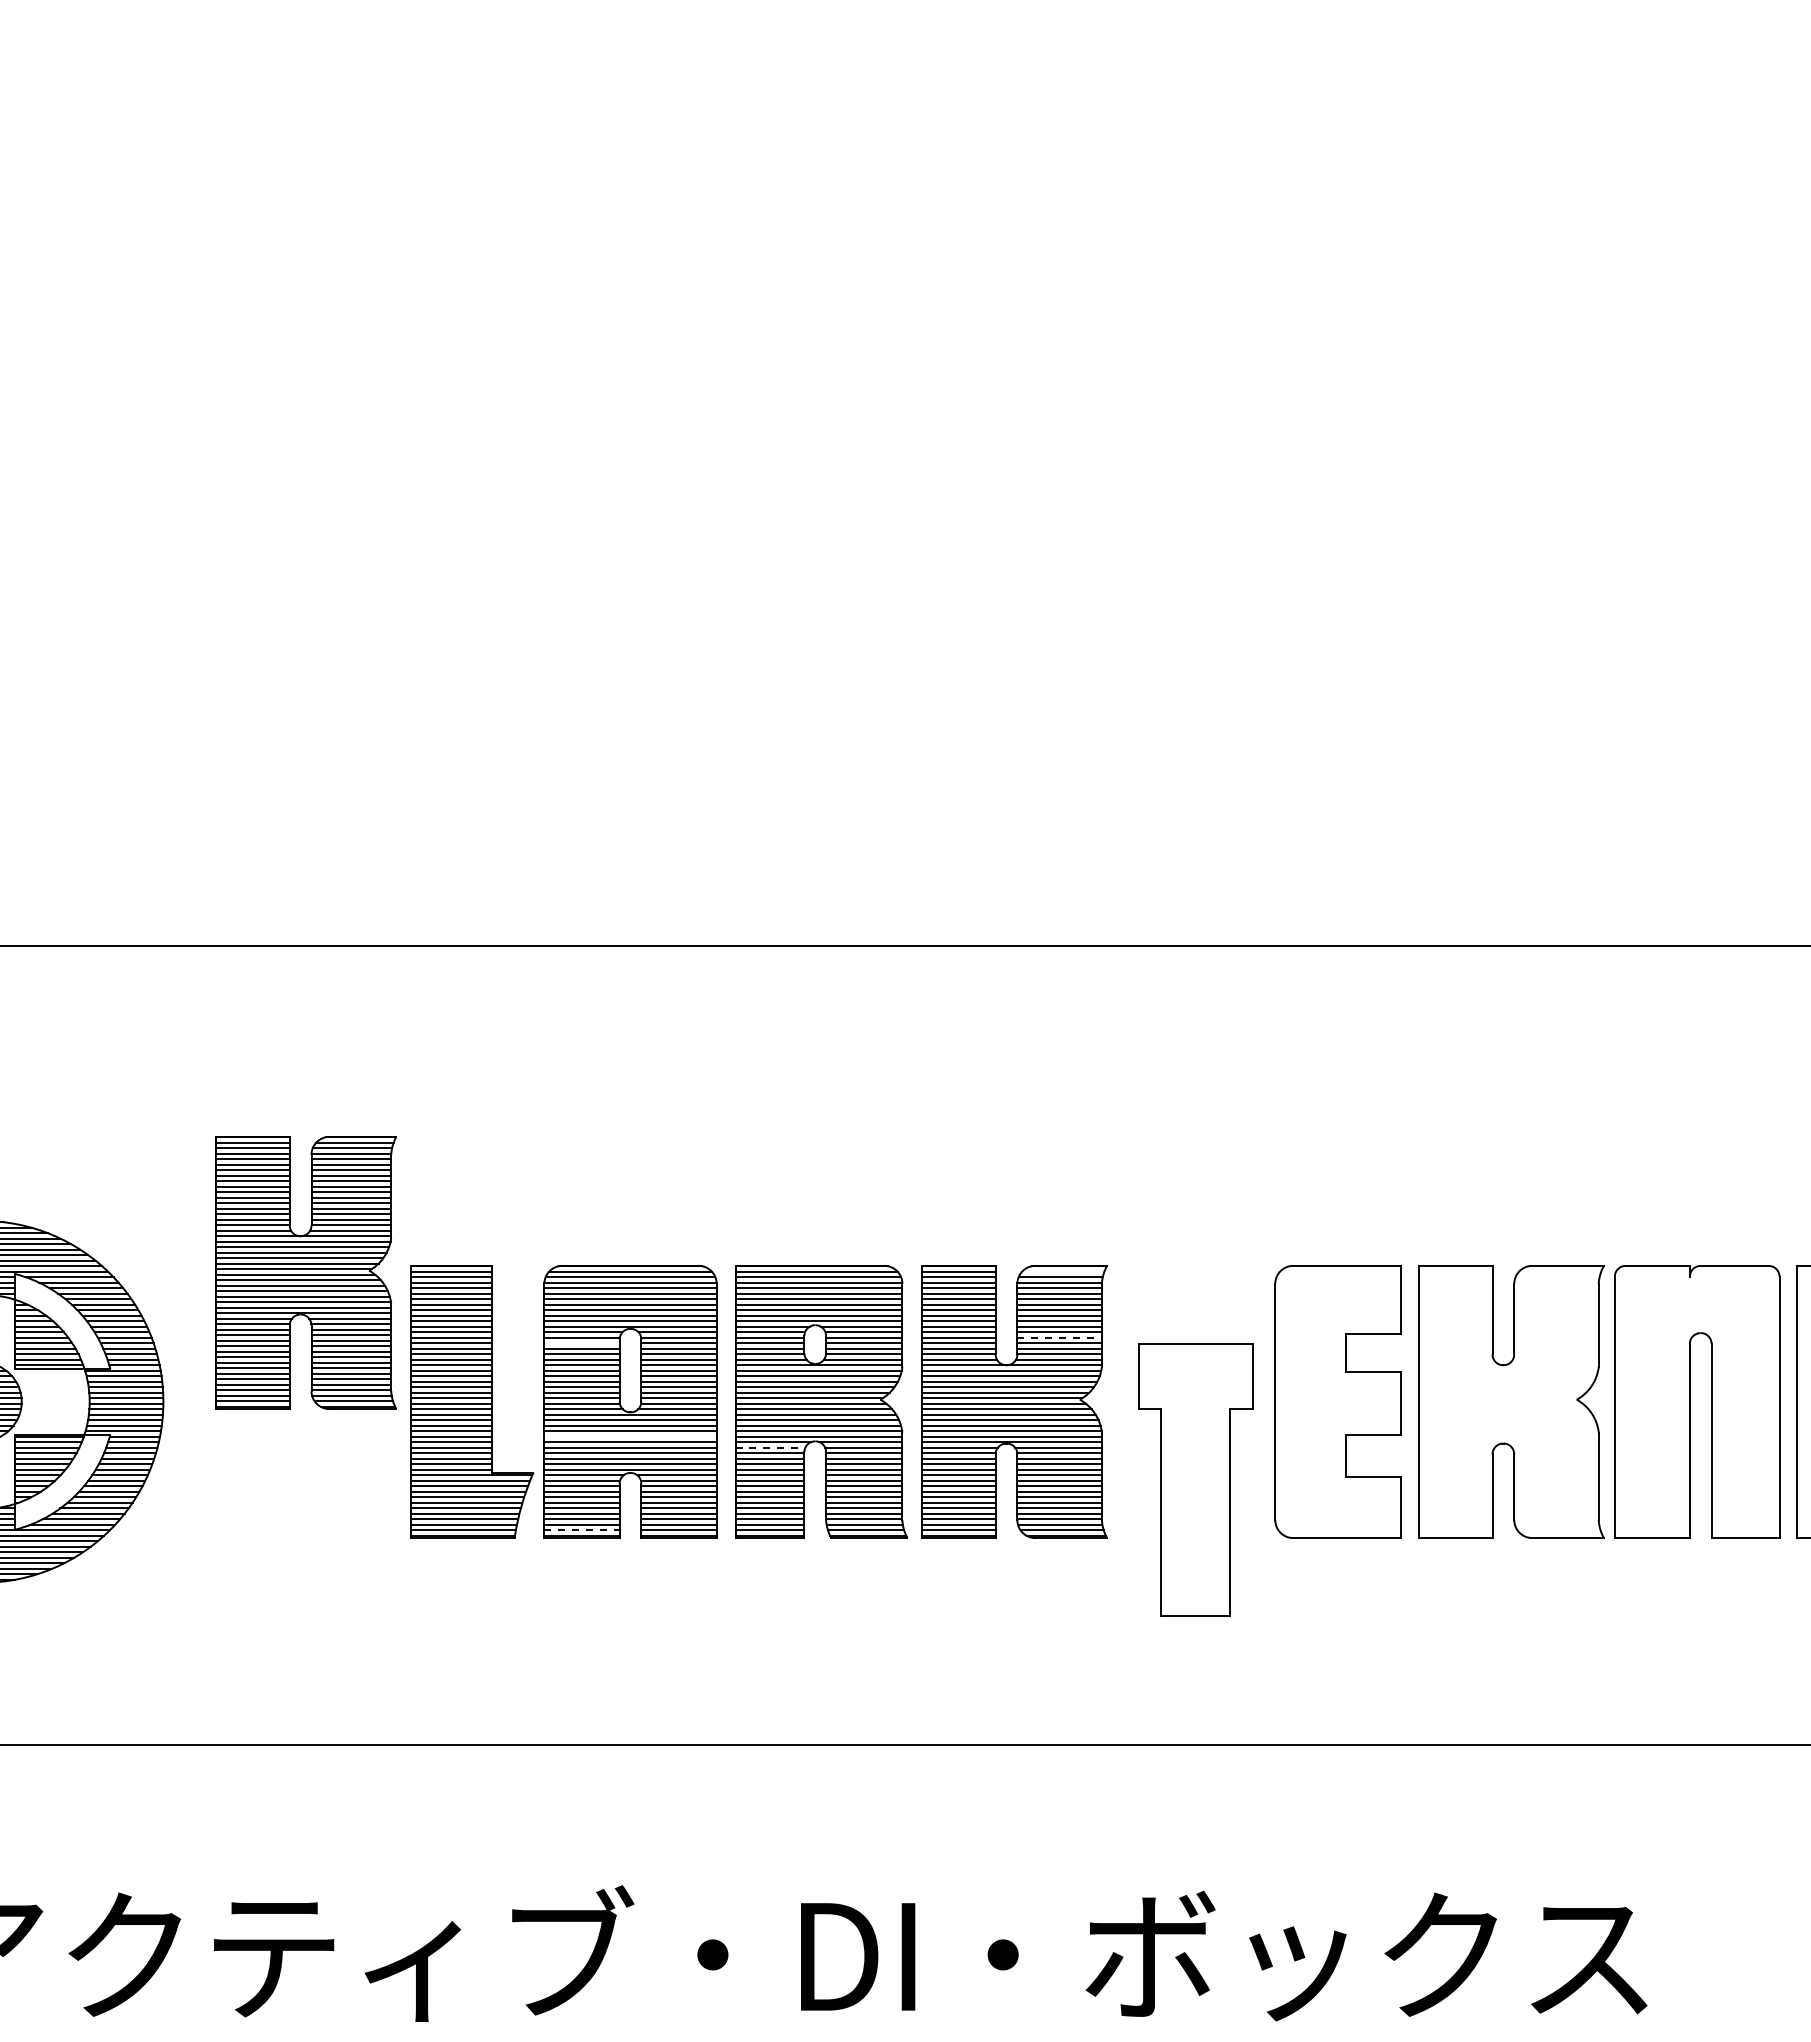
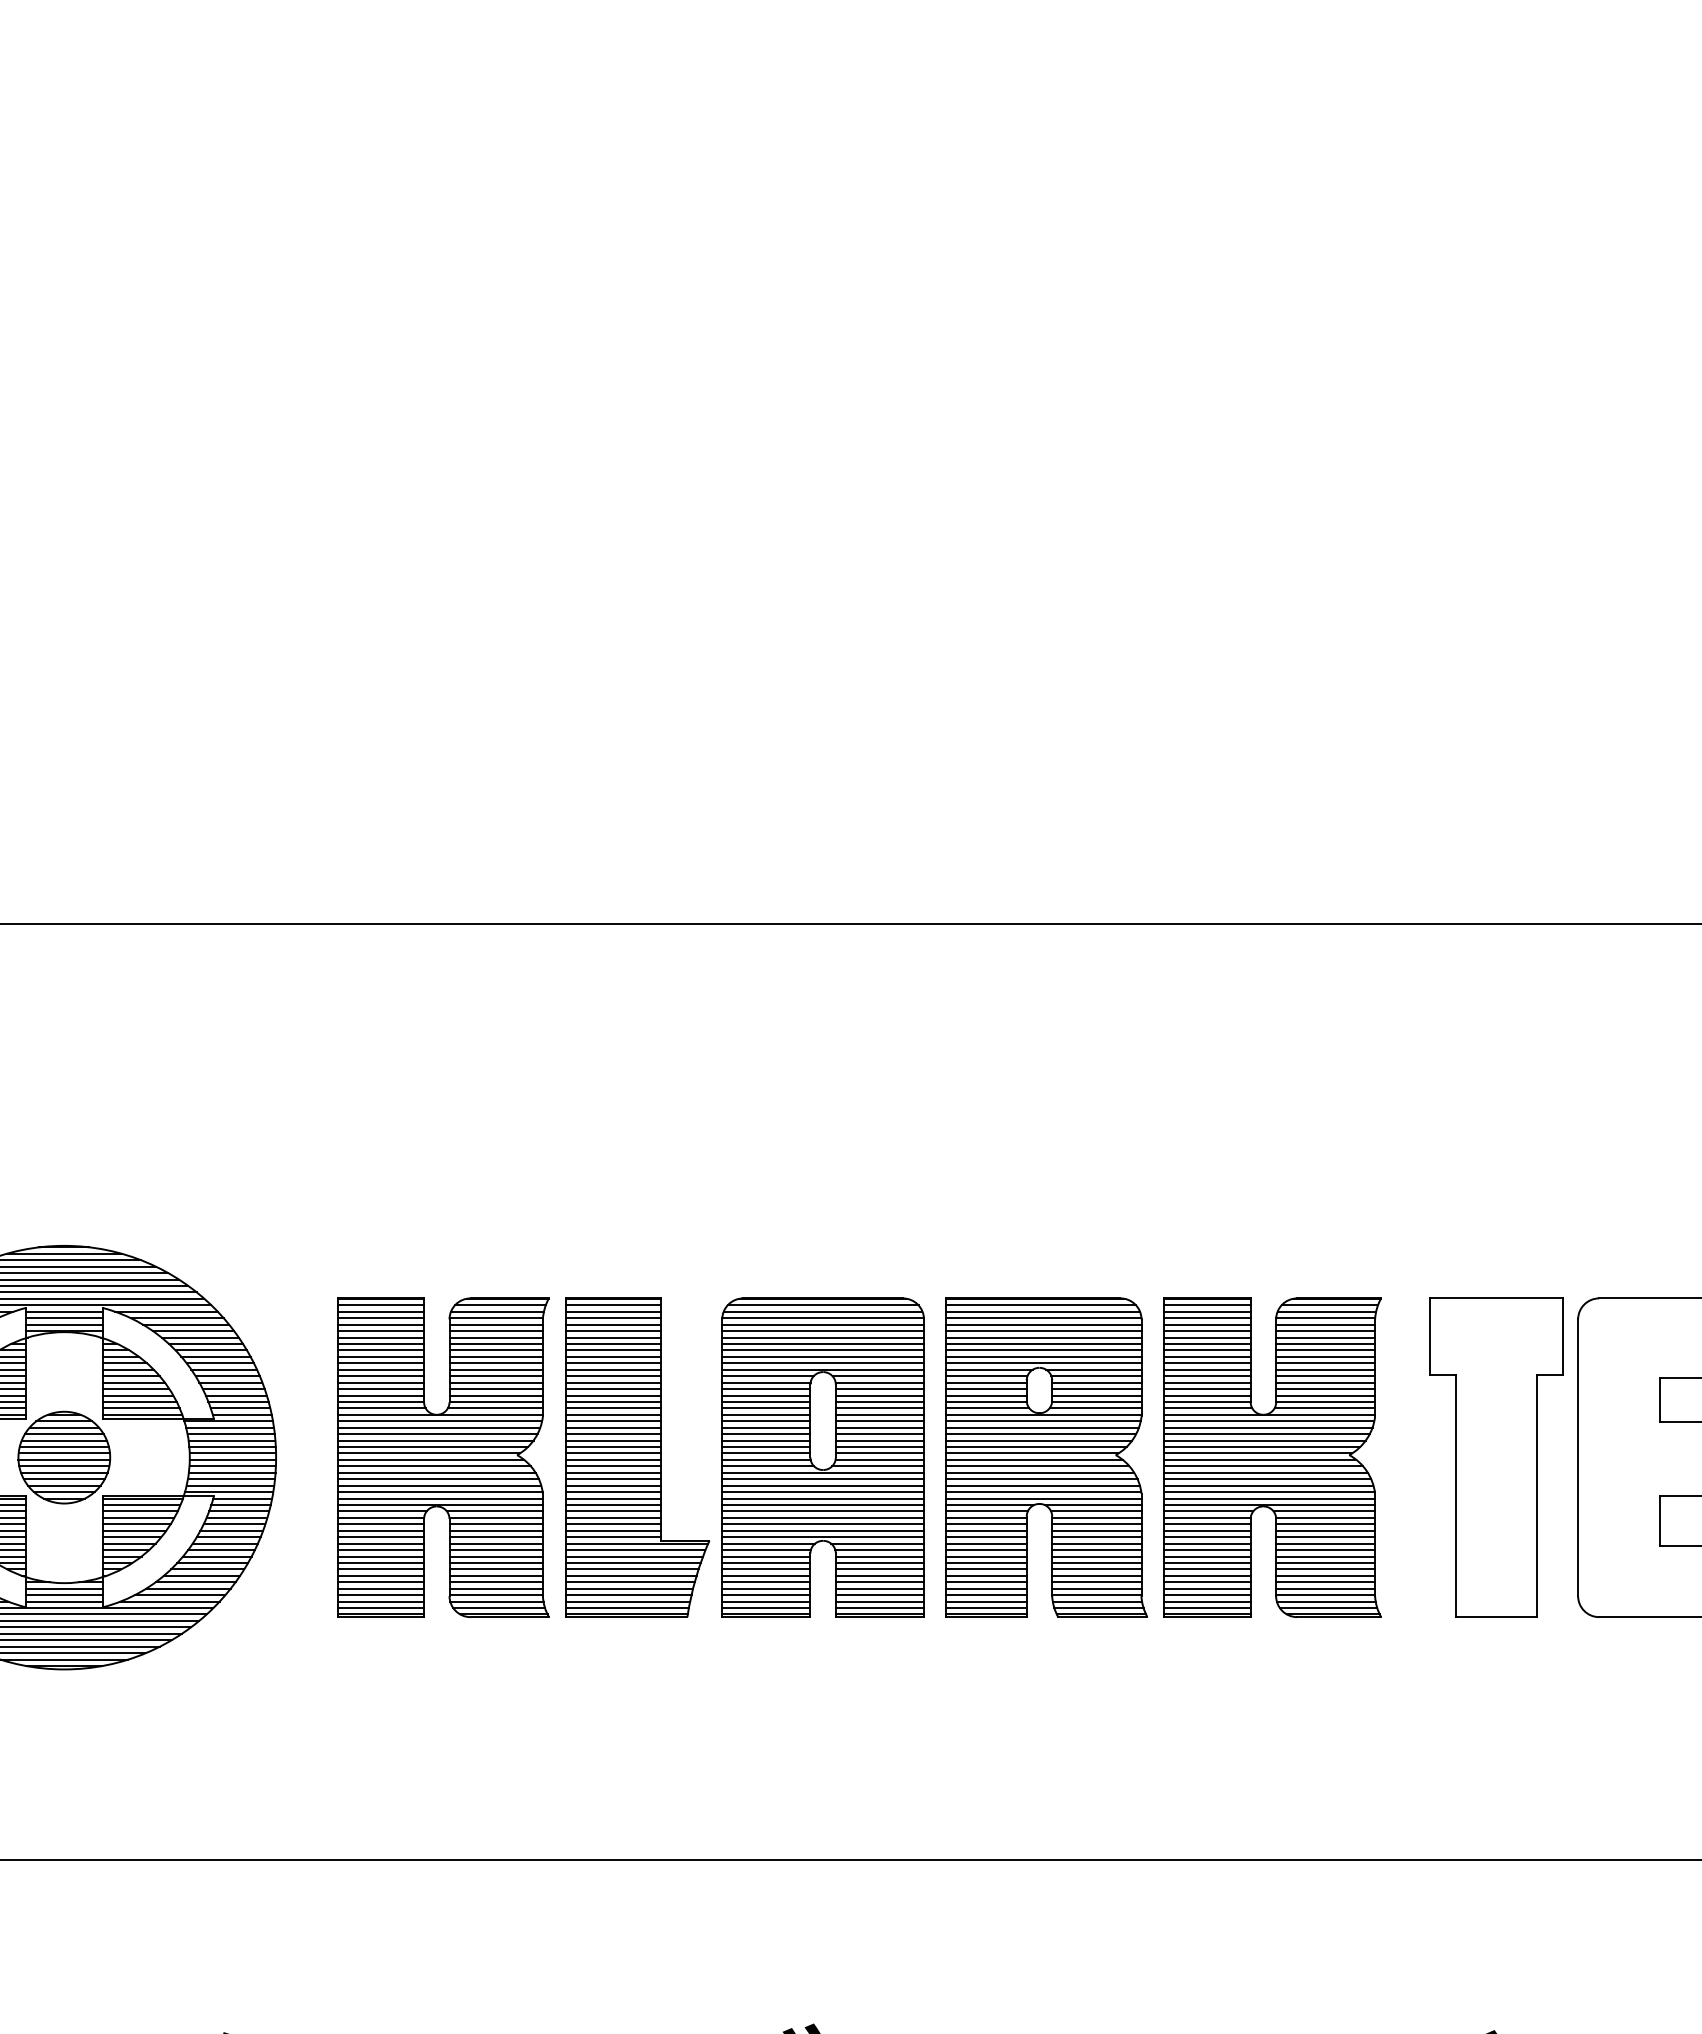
line: (1063, 1271) -> (1330, 1304), added
part: (305, 1272) -> (442, 1457), moved
line: (1060, 1337) -> (1326, 1382), dashed -> solid
line: (581, 1343) -> (765, 1389), added
line: (630, 1436) -> (823, 1498), added
line: (770, 1447) -> (987, 1511), dashed -> solid
part: (1195, 1479) -> (1496, 1457), moved
line: (581, 1530) -> (765, 1608), dashed -> solid

